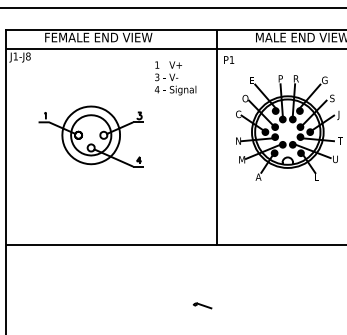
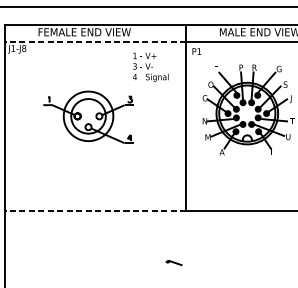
line: (110, 49) -> (94, 42), solid -> dashed
part: (90, 136) -> (87, 117), moved
line: (110, 244) -> (94, 210), solid -> dashed

